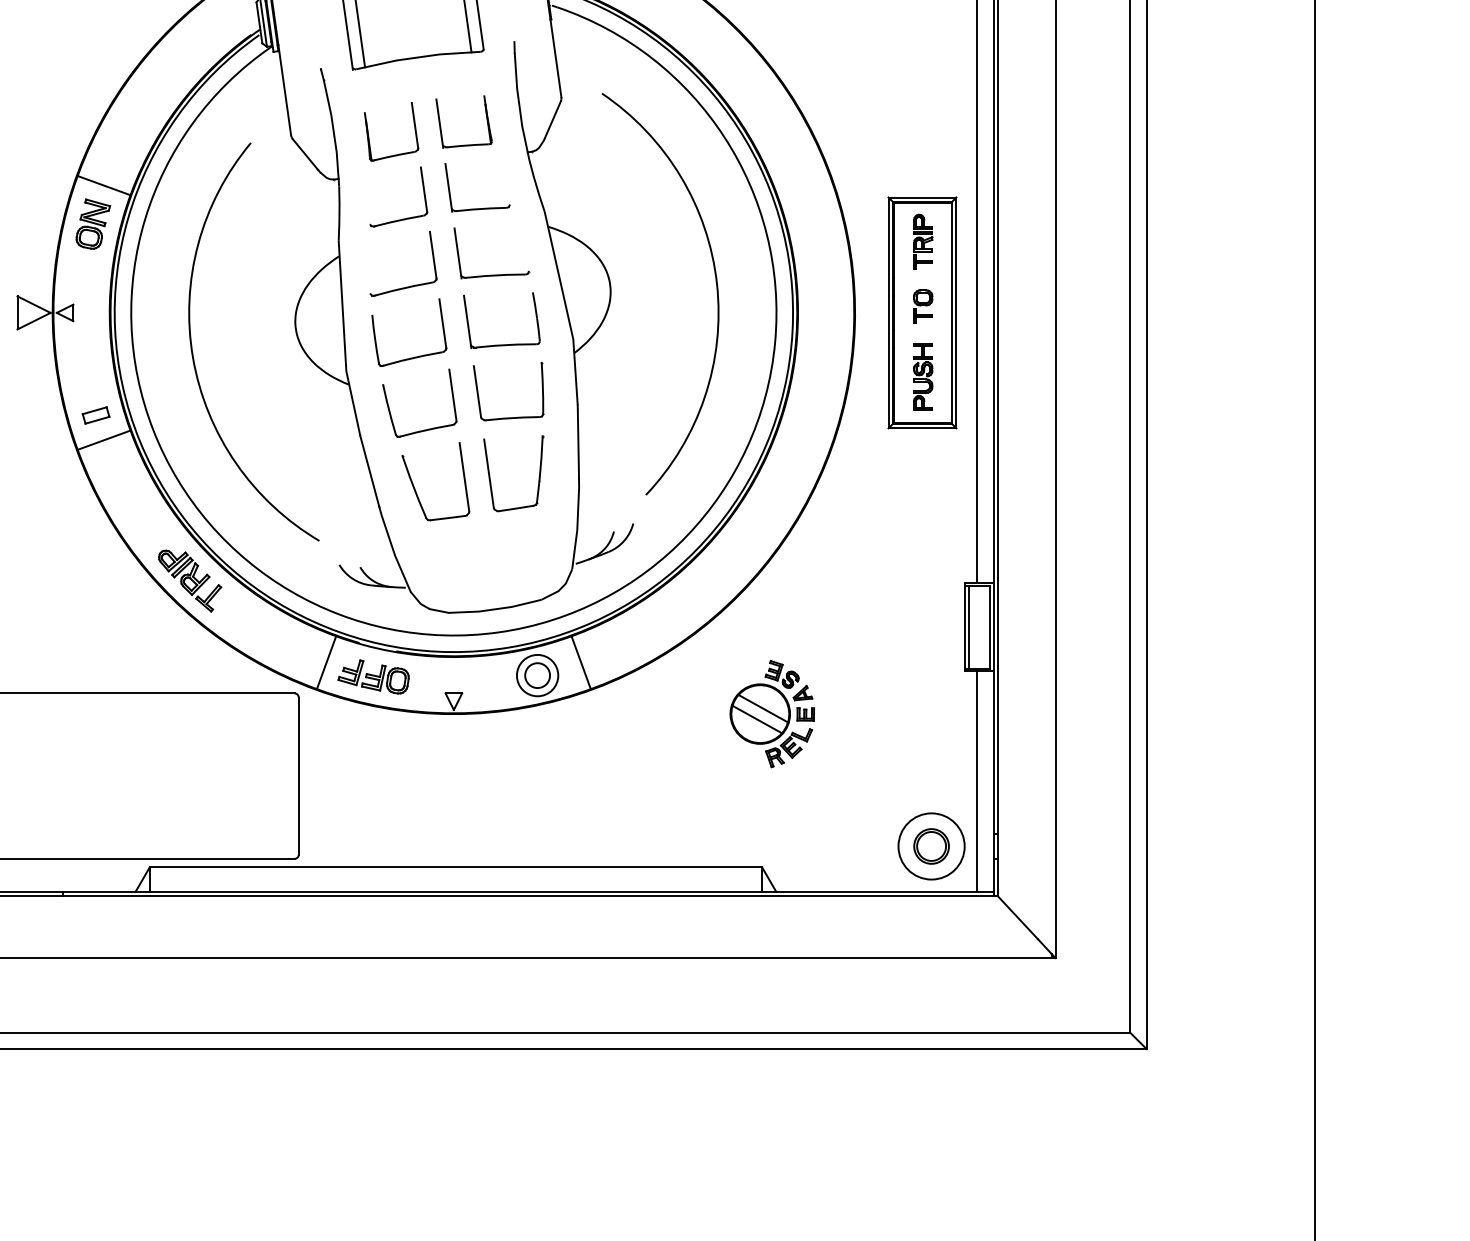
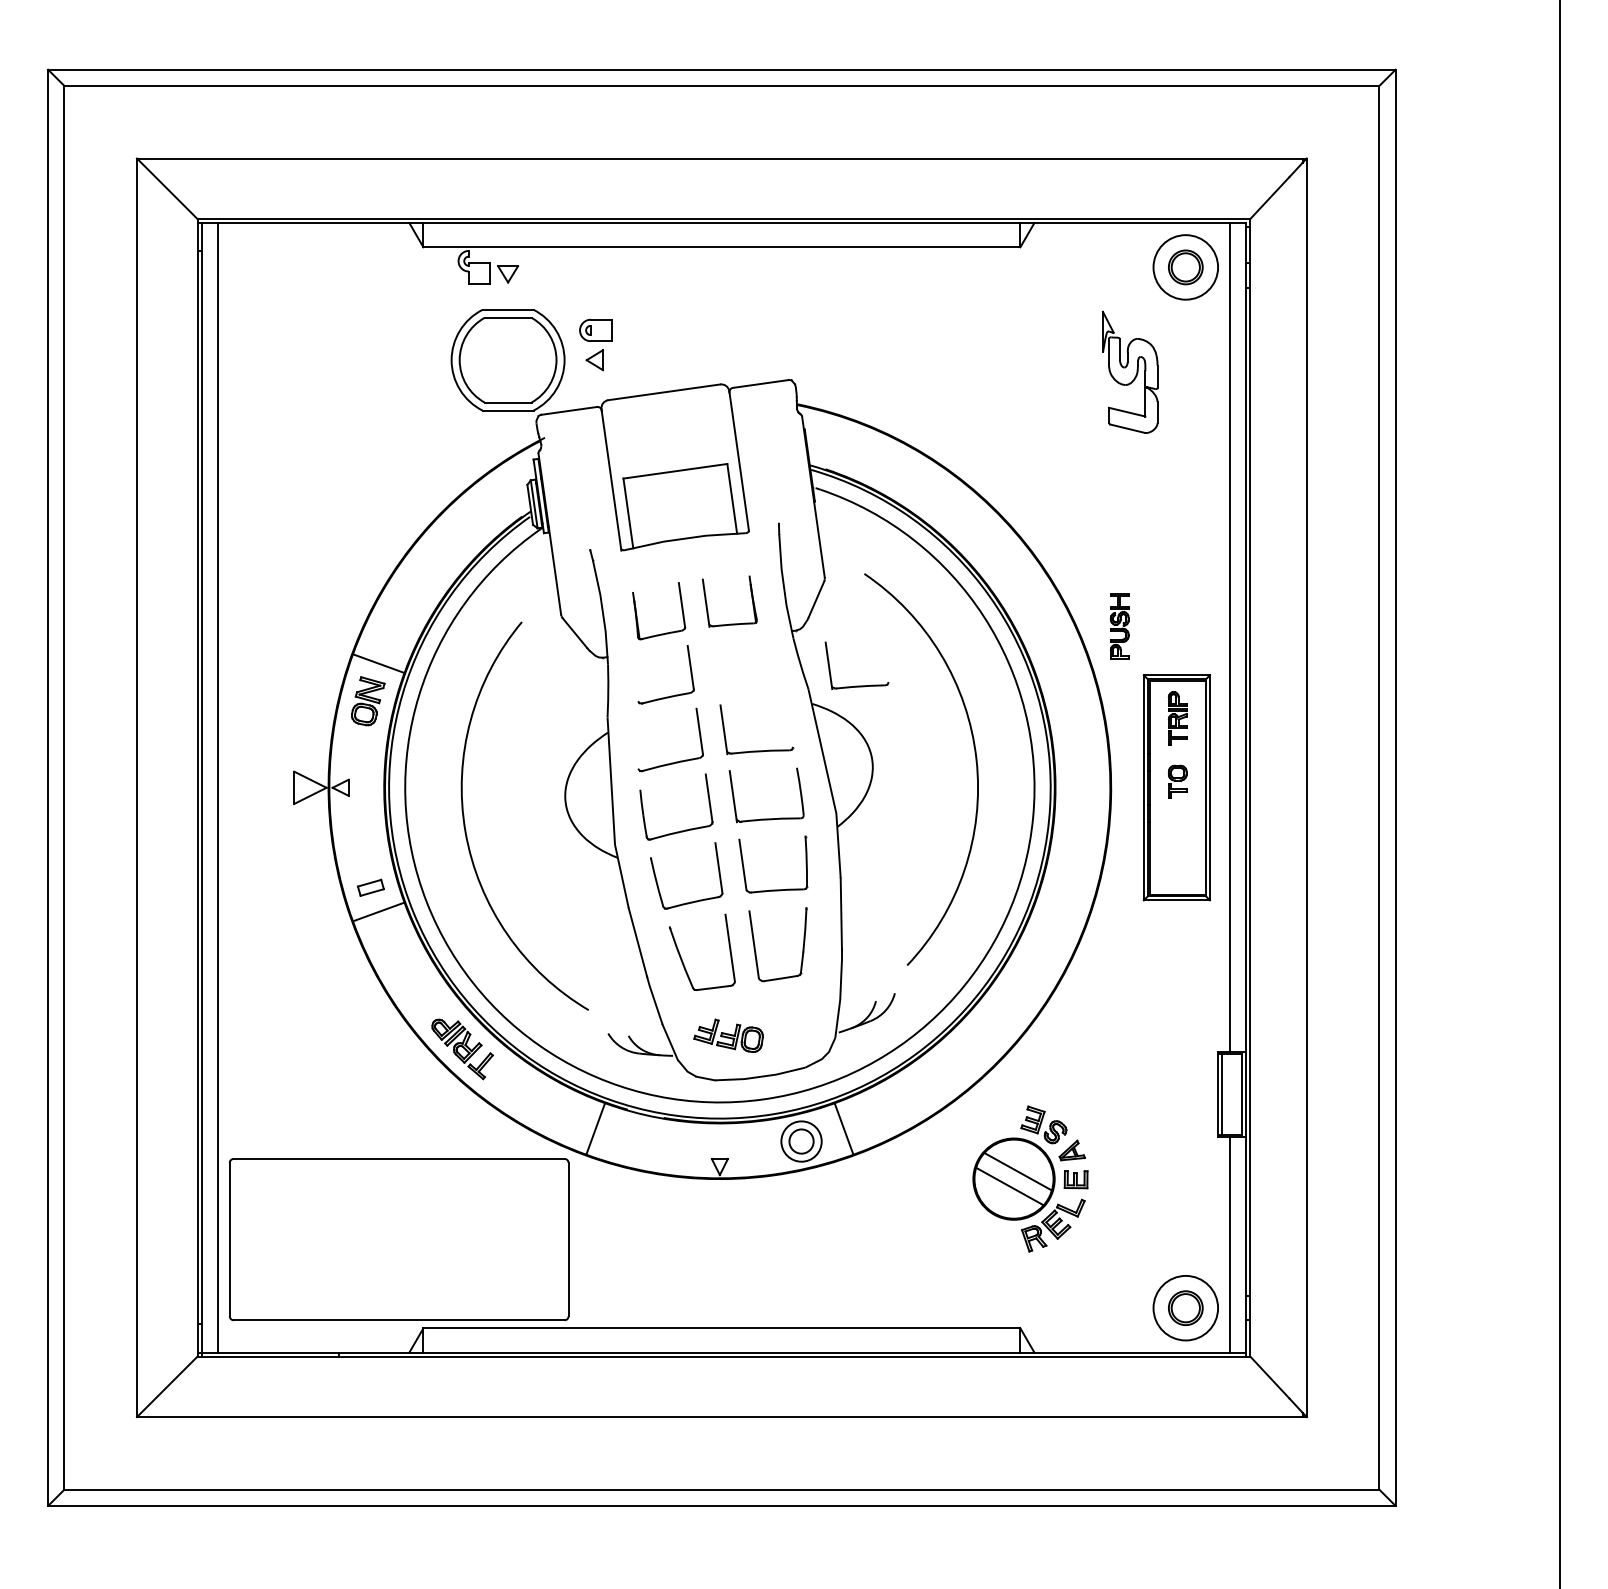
part: (477, 208) -> (856, 685), moved
part: (923, 377) -> (1119, 626), moved
part: (373, 676) -> (728, 1035), moved
part: (772, 713) -> (1030, 1178), size x1.4

